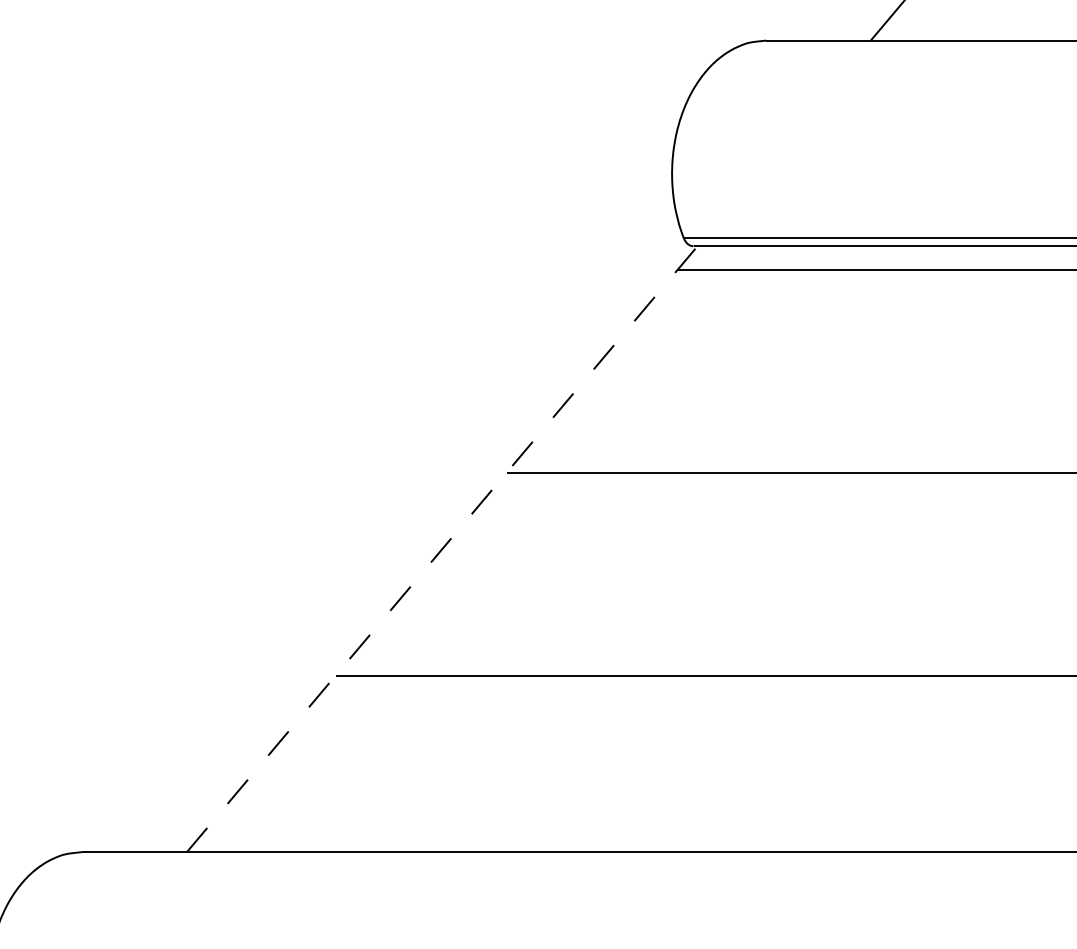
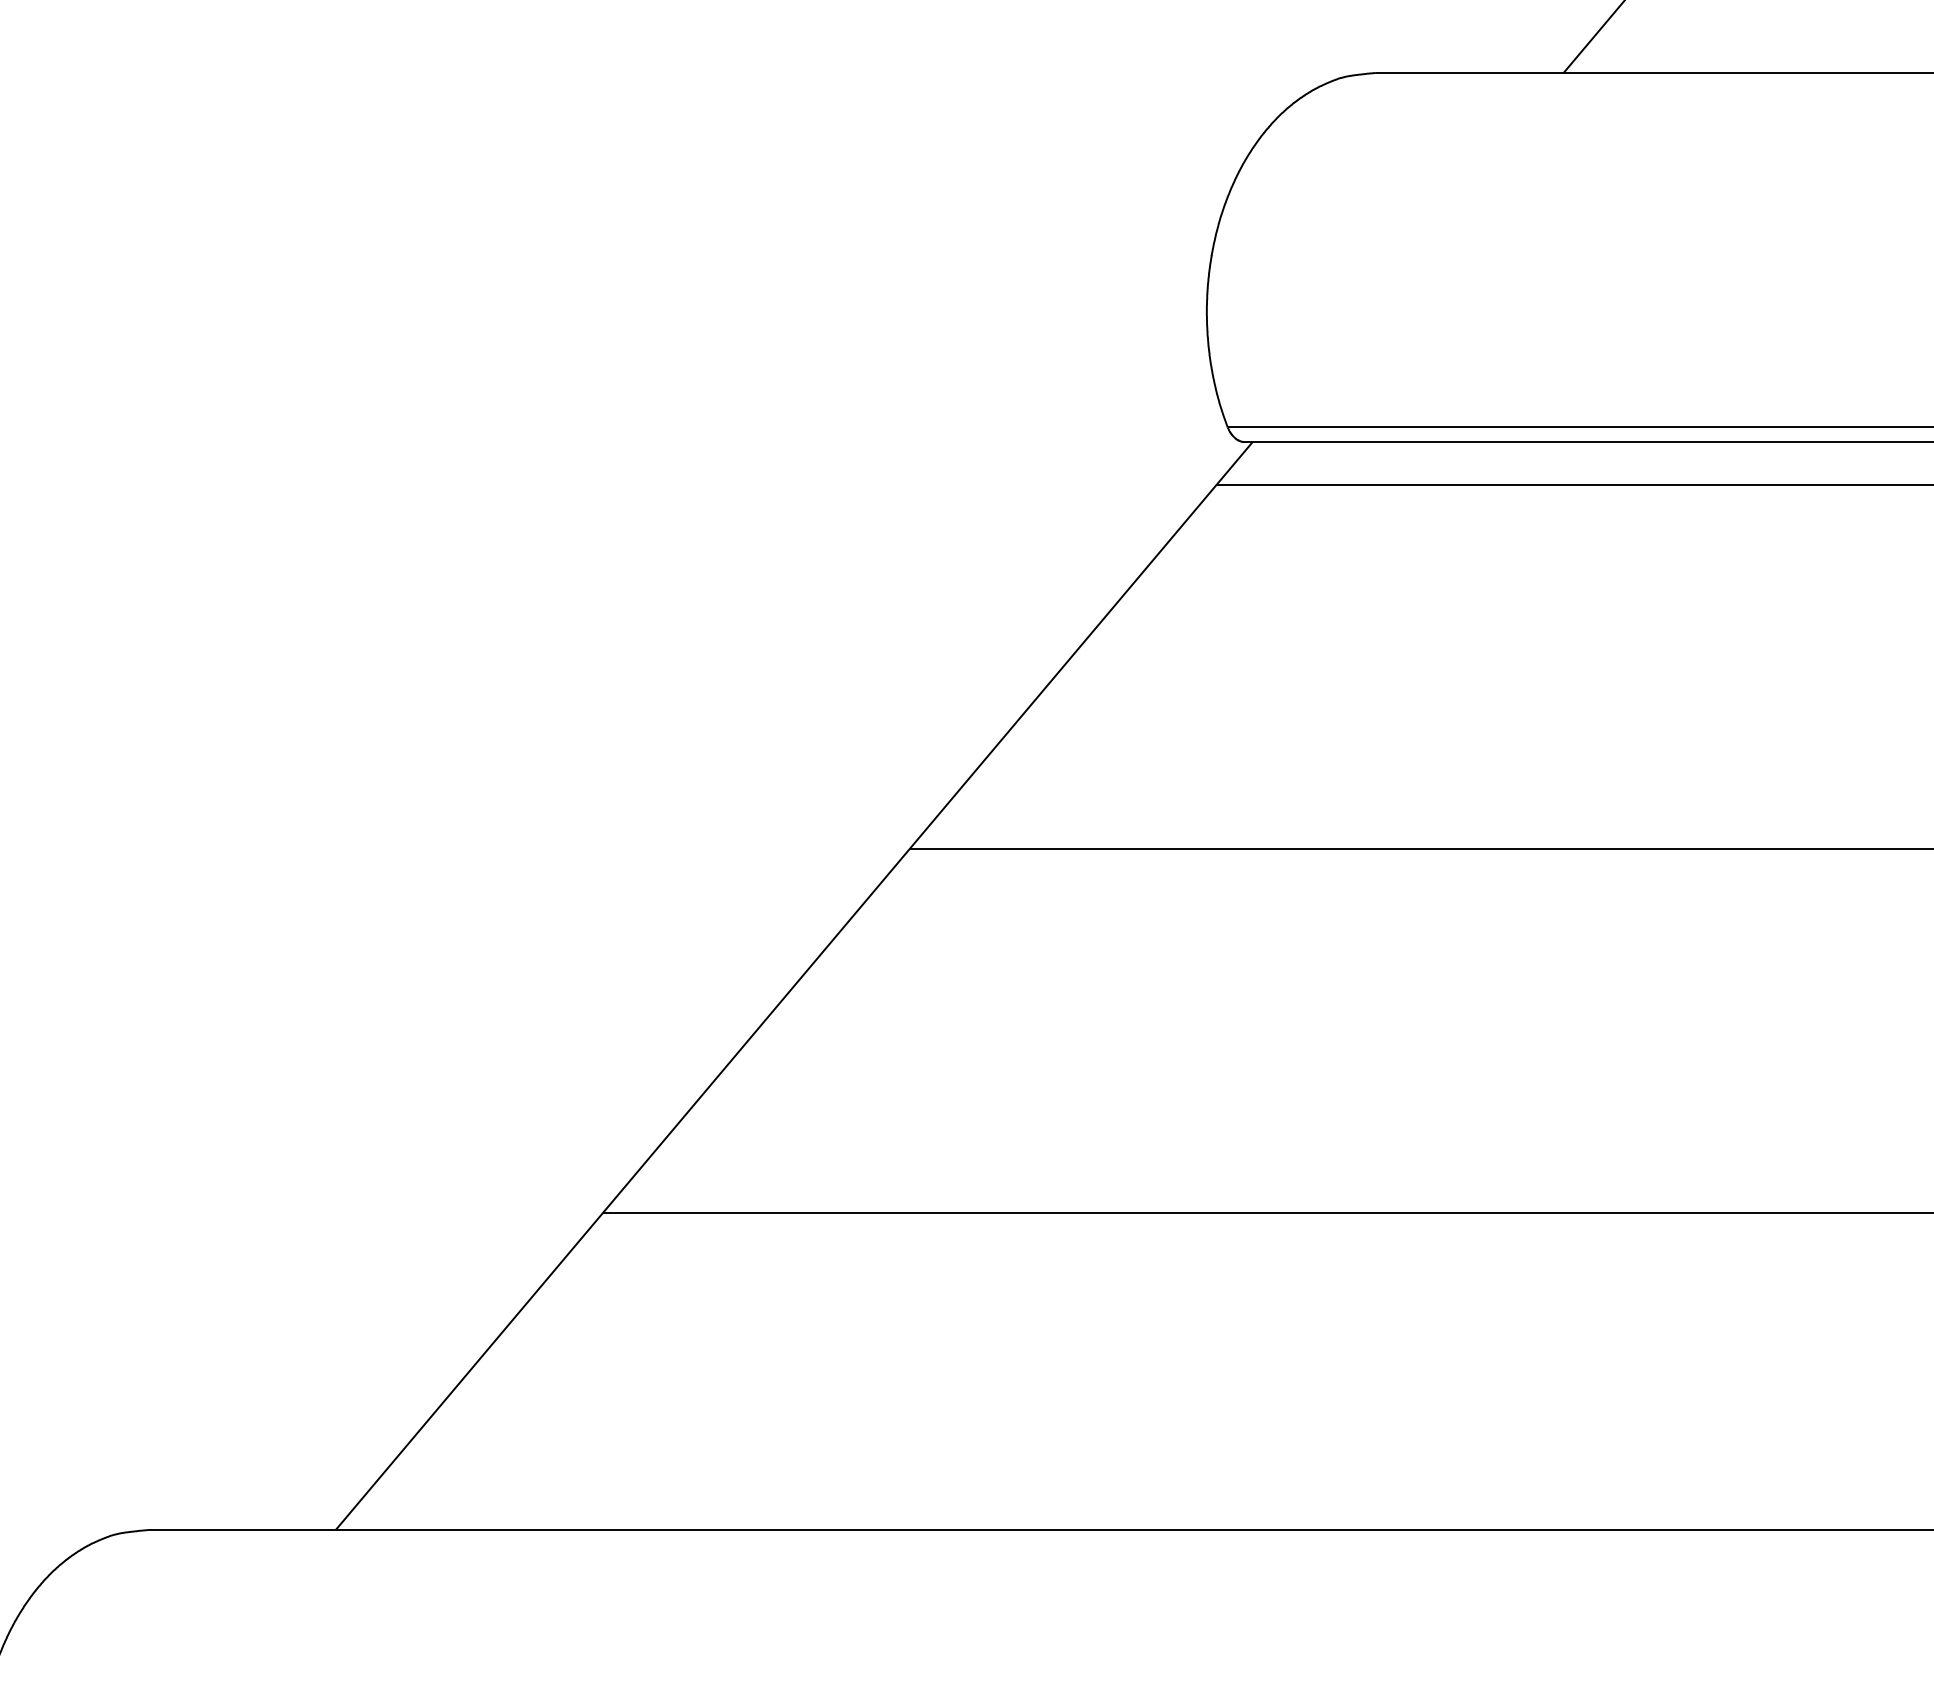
line: (442, 548) -> (794, 984), dashed -> solid

